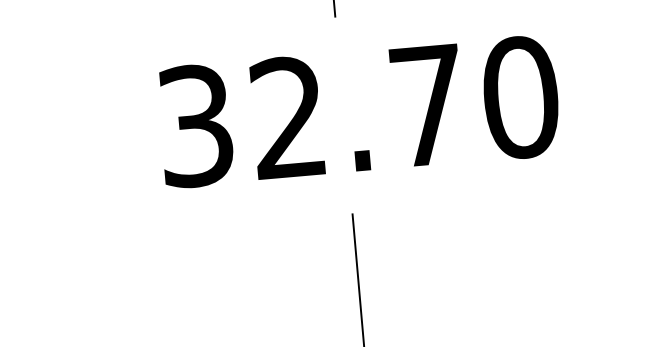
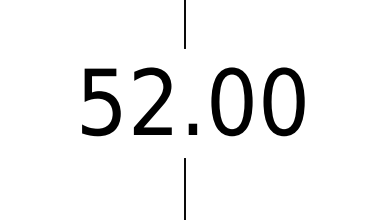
text: (313, 115) -> (167, 101), 32.70 -> 52.00

